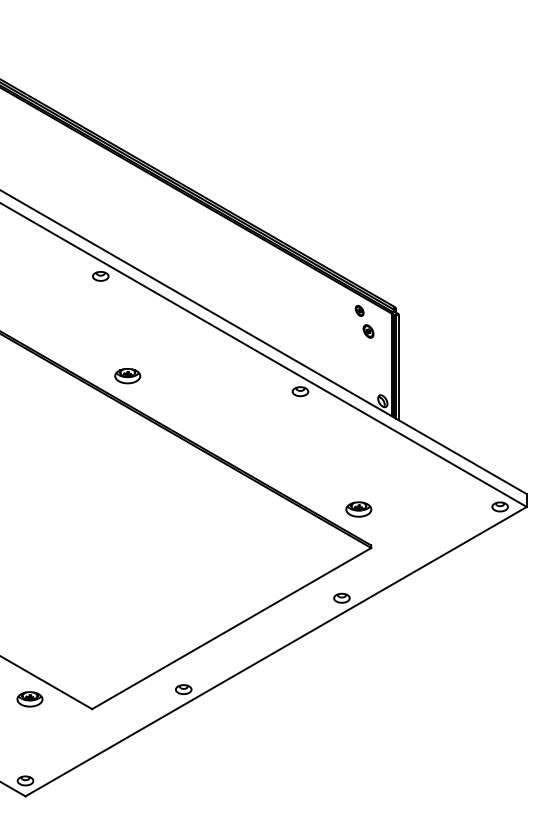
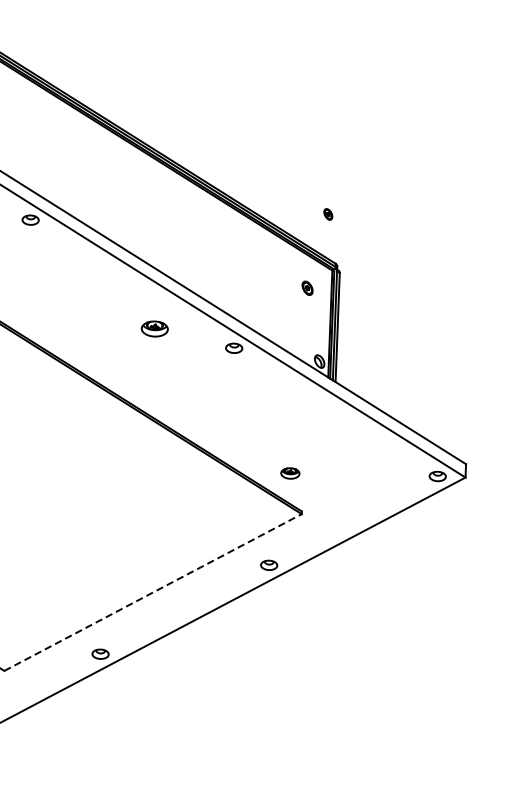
part: (359, 310) -> (328, 213), moved
part: (127, 376) -> (154, 329), moved
part: (358, 509) -> (289, 473), size x0.7
line: (232, 628) -> (153, 592), solid -> dashed

